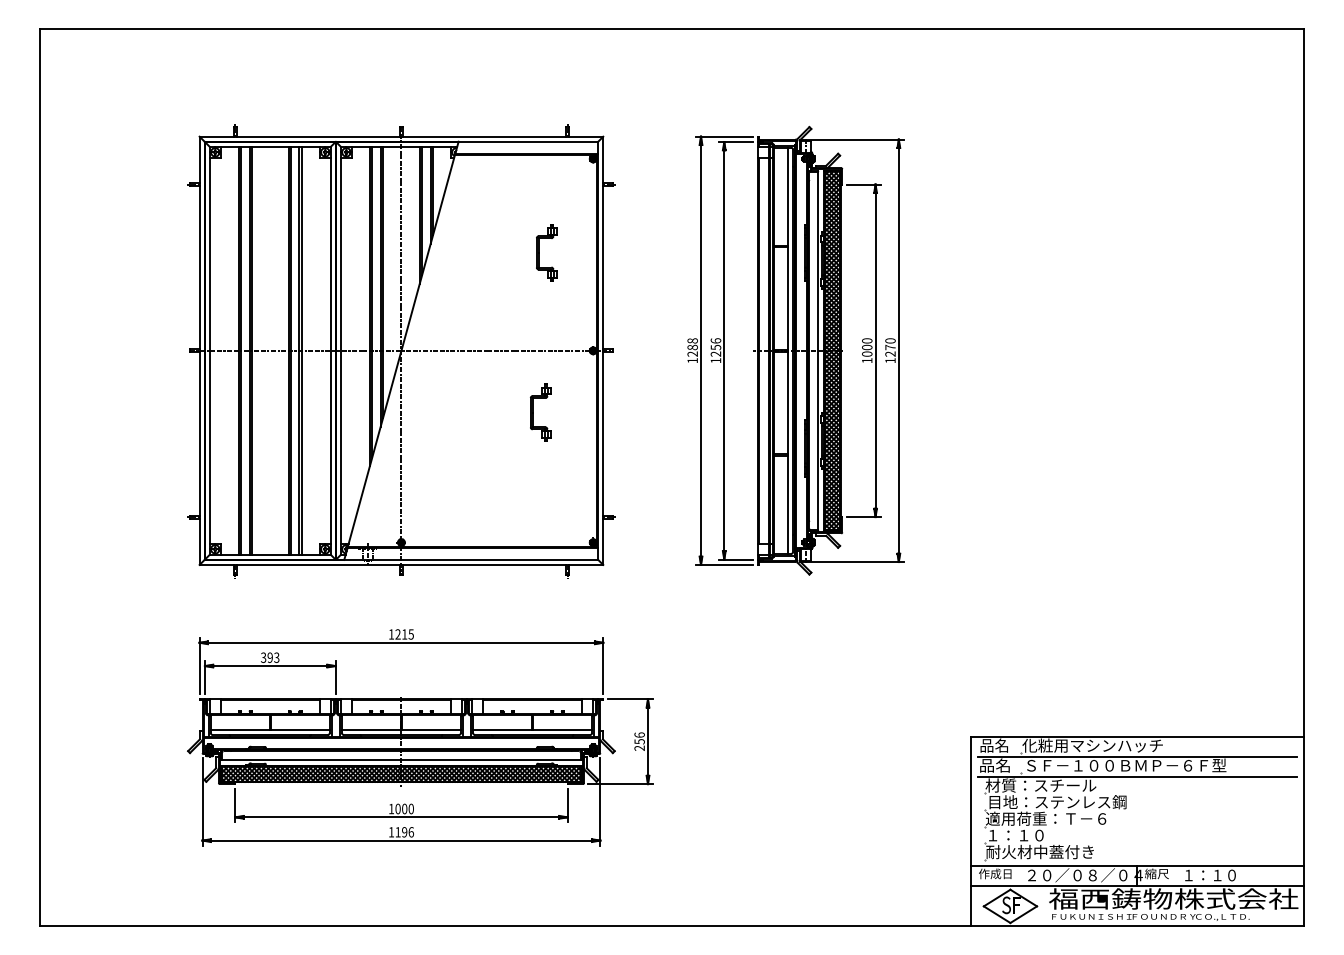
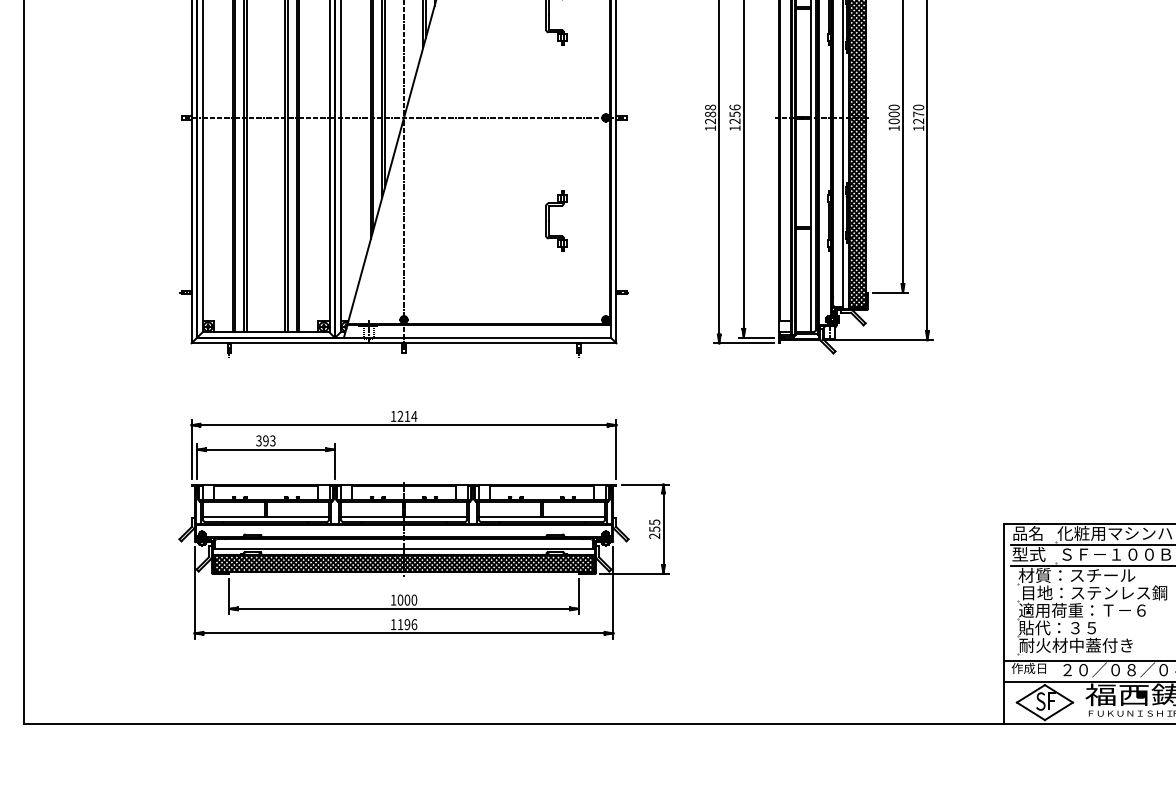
part: (533, 412) -> (549, 220), moved
text: (411, 634) -> (414, 416), 1215 -> 1214
text: (639, 734) -> (654, 521), 256 -> 255
text: (994, 765) -> (1028, 554), 品名 -> 型式
text: (1022, 835) -> (1057, 628), １：１０ -> 貼代：３５

